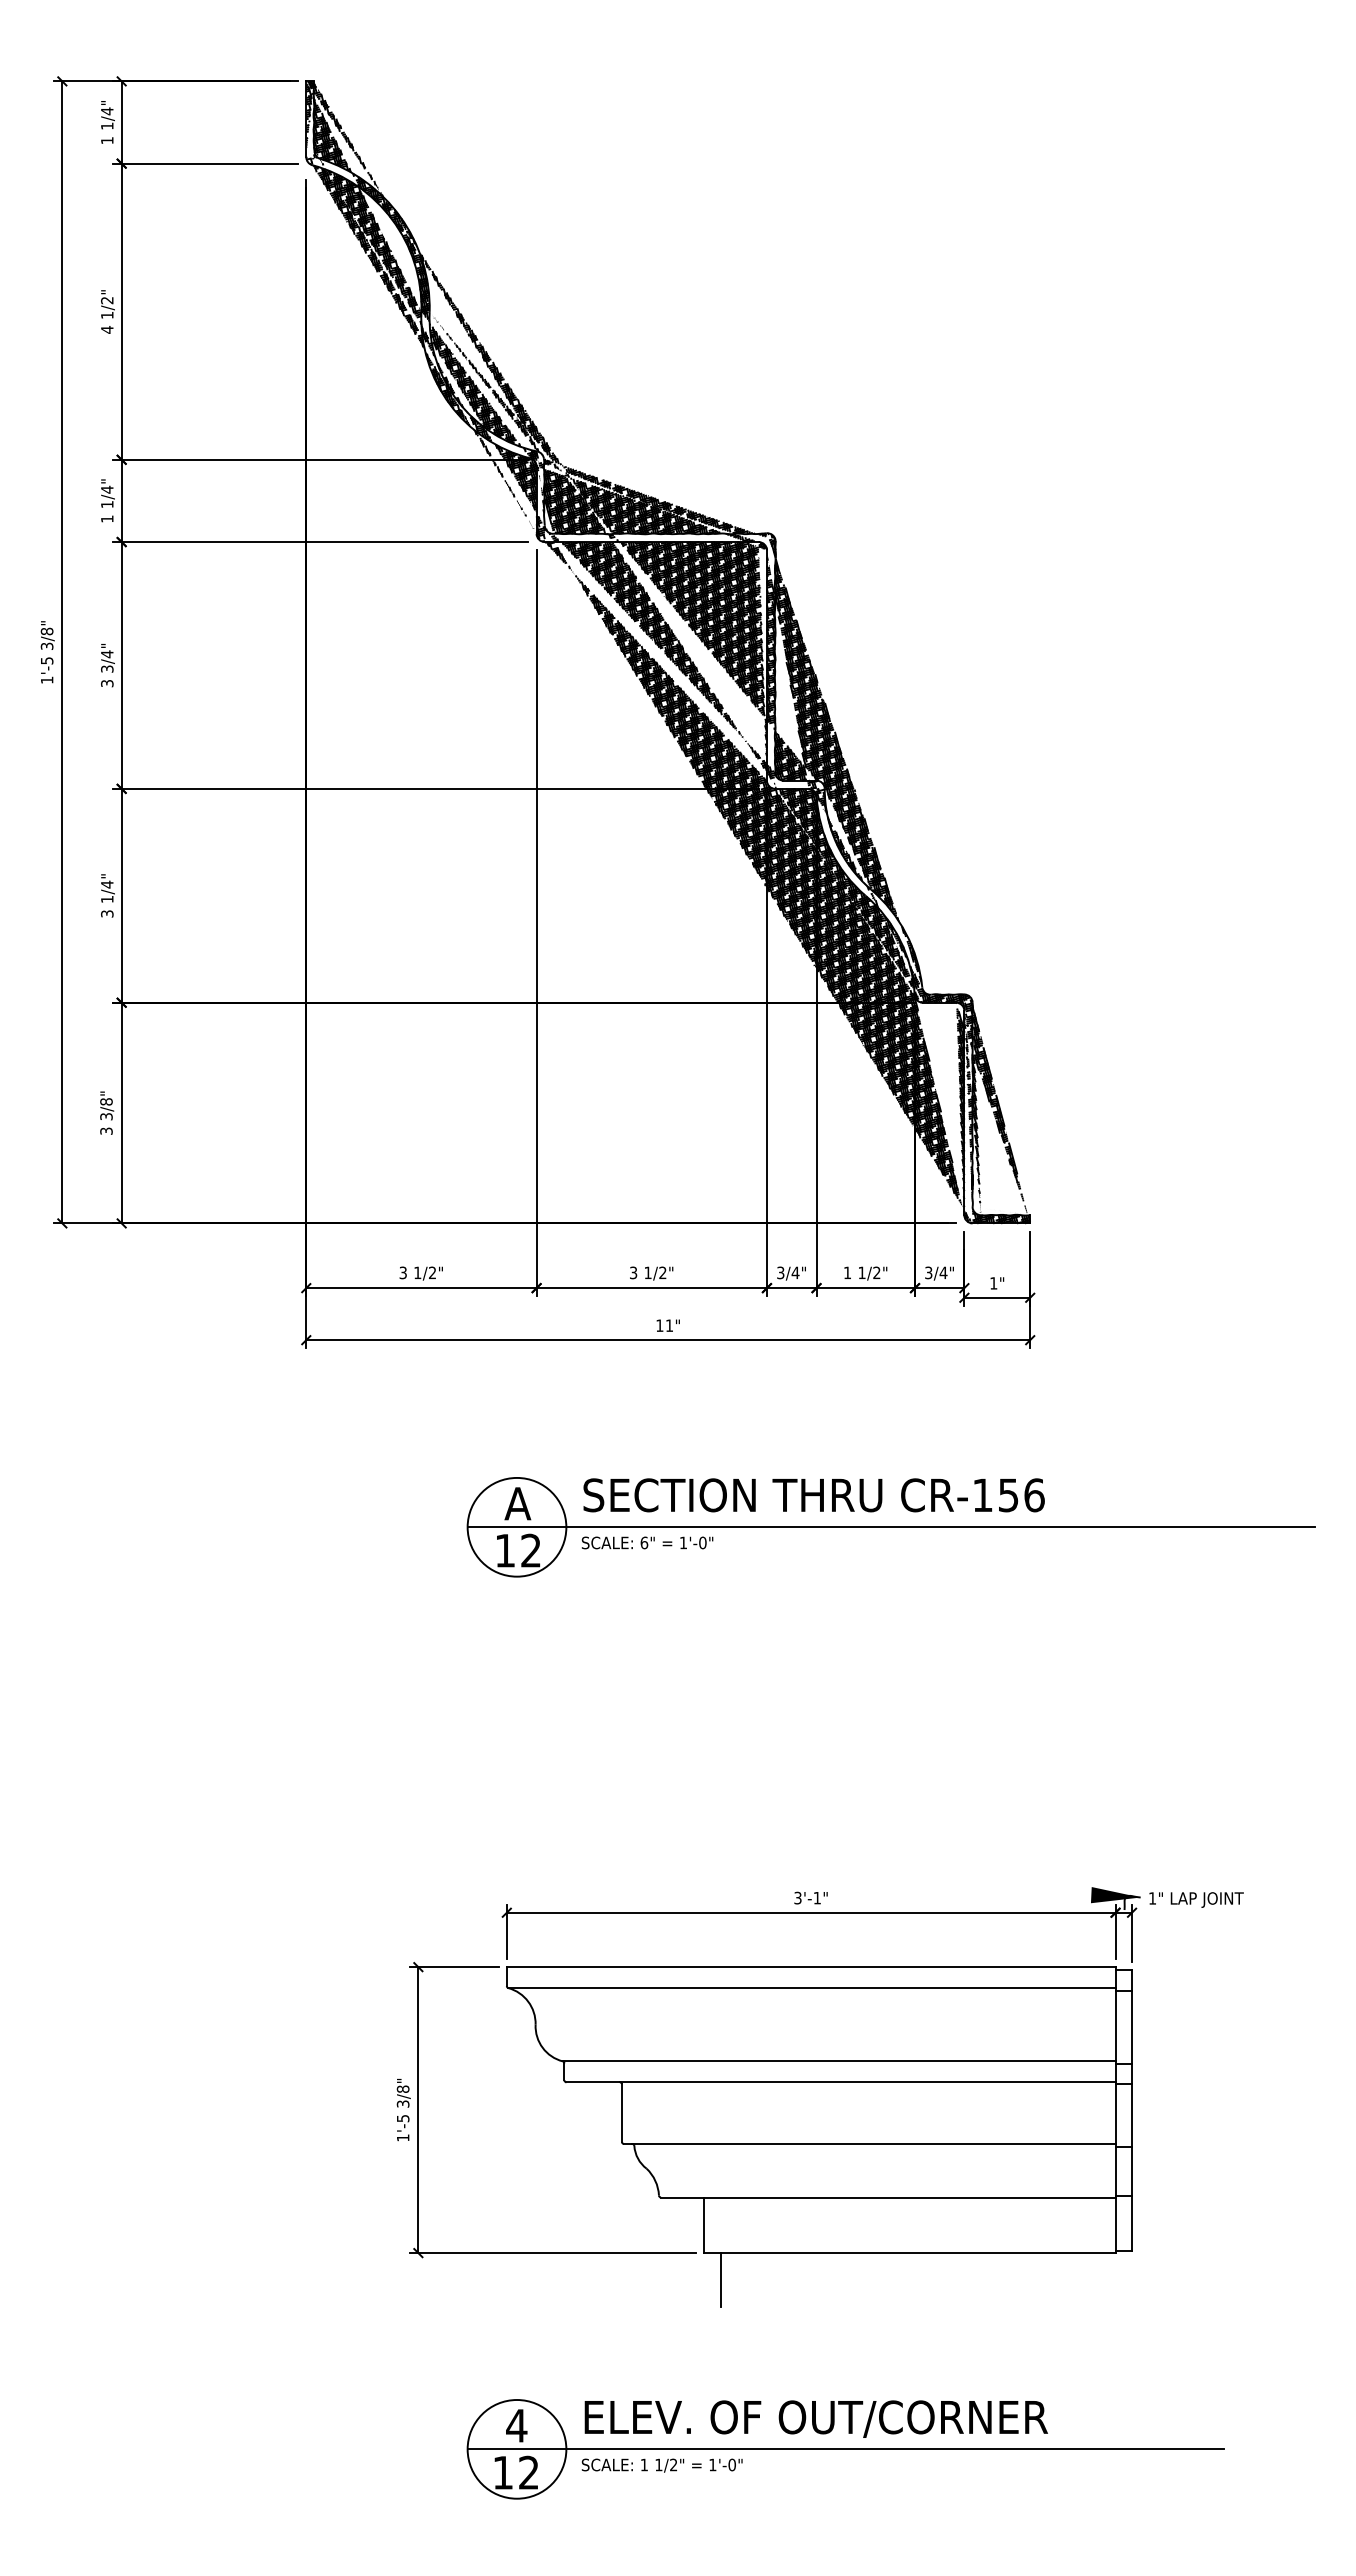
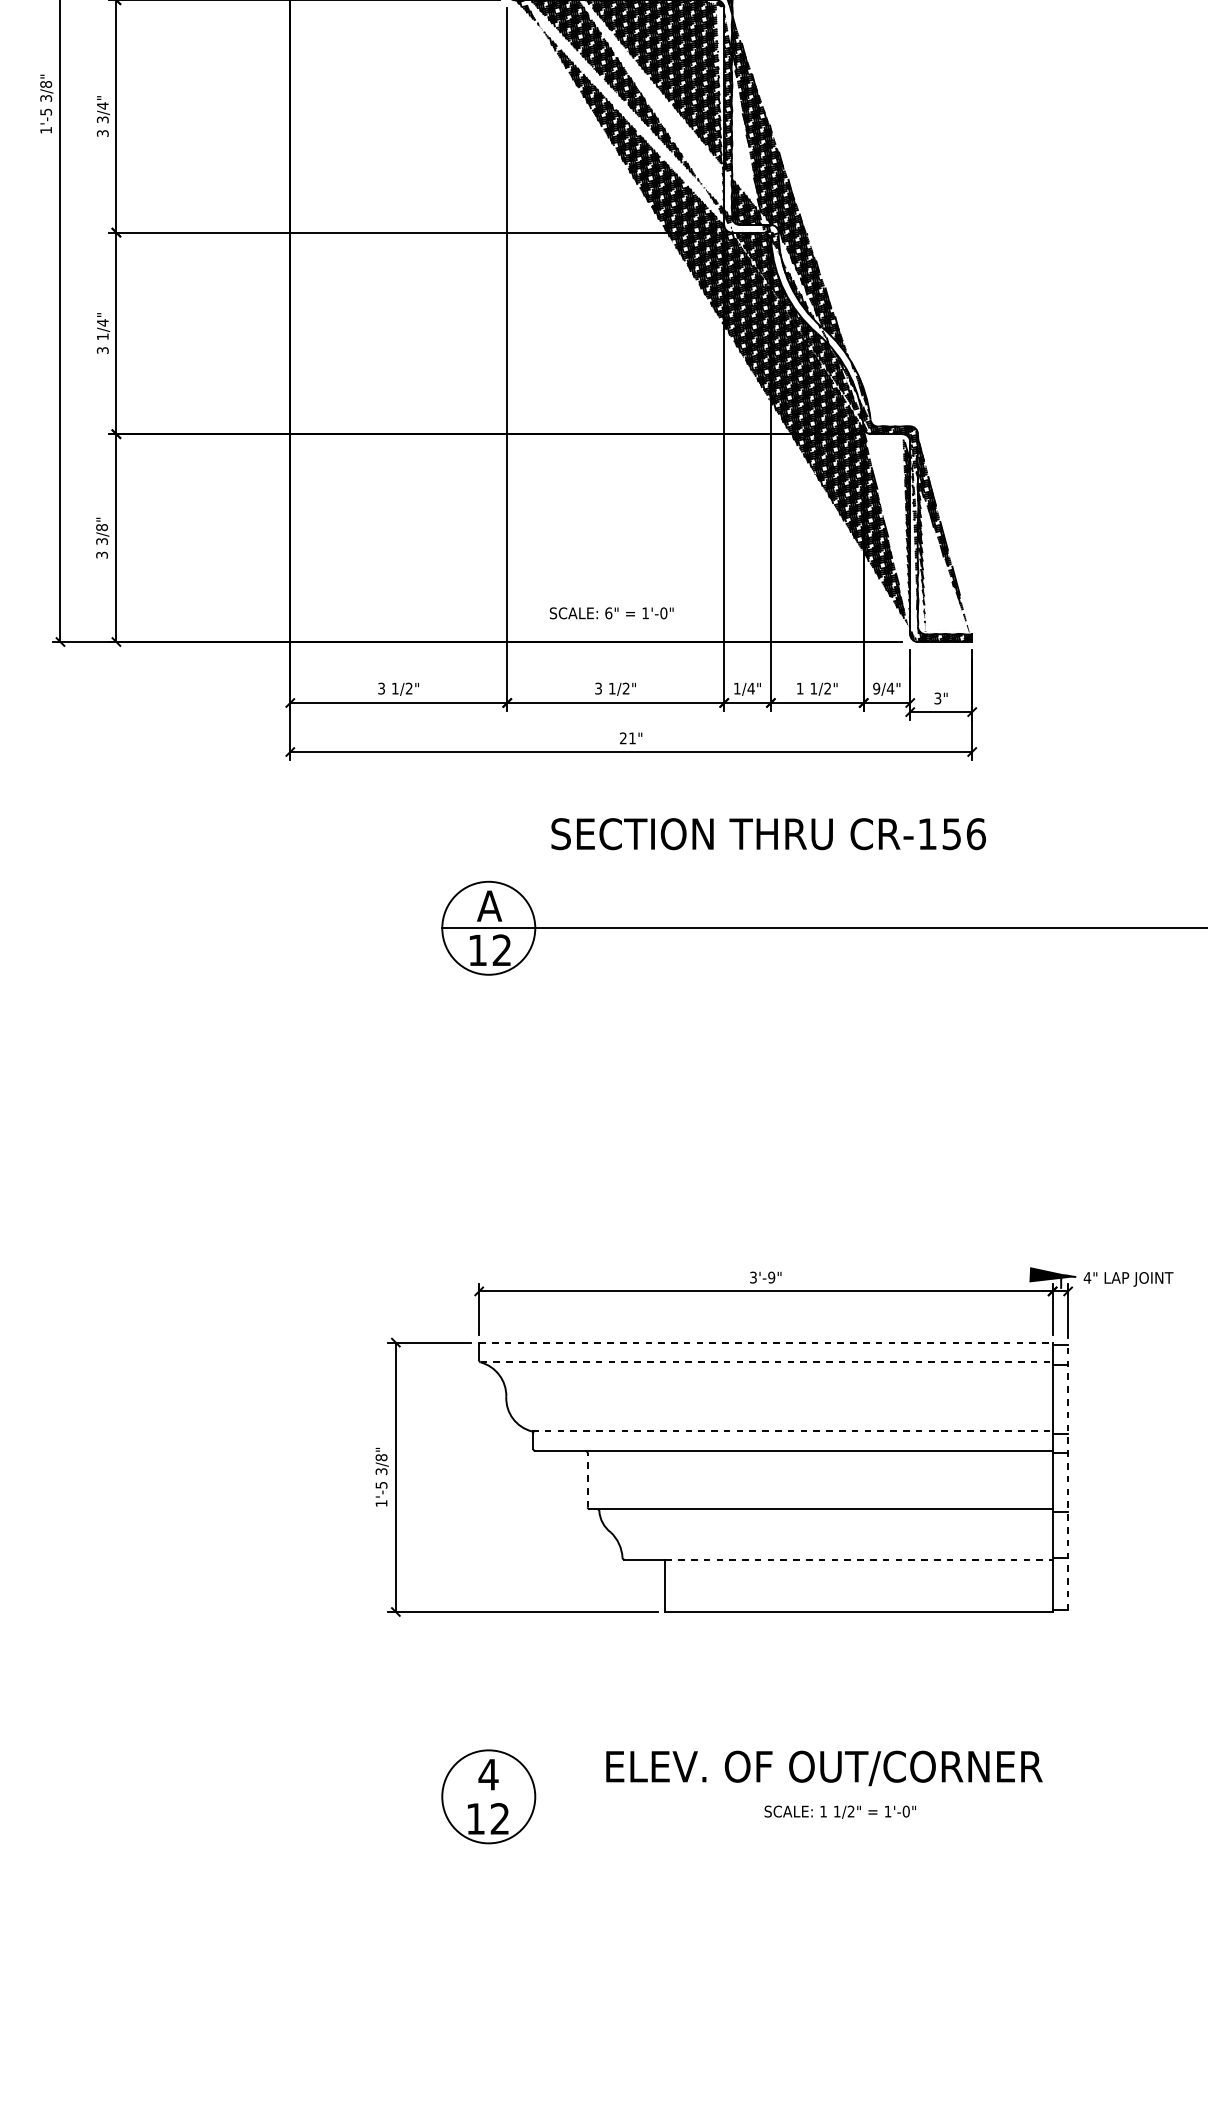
text: (780, 1272) -> (736, 688), 3/4" -> 1/4"
text: (928, 1272) -> (876, 688), 3/4" -> 9/4"
text: (993, 1283) -> (937, 698), 1" -> 3"
text: (659, 1325) -> (623, 738), 11" -> 21"
text: (813, 1495) -> (768, 834), moved
text: (647, 1542) -> (611, 612), moved
text: (817, 1897) -> (771, 1277), 3'-1" -> 3'-9"
text: (1152, 1898) -> (1087, 1277), 1" -> 4"
line: (811, 1967) -> (766, 1342), solid -> dashed
line: (811, 1988) -> (766, 1362), solid -> dashed
line: (839, 2061) -> (792, 1431), solid -> dashed
line: (1132, 2110) -> (1068, 1477), solid -> dashed
line: (622, 2113) -> (588, 1480), solid -> dashed
line: (910, 2197) -> (859, 1559), solid -> dashed
line: (720, 2279) -> (680, 1636), removed
text: (815, 2418) -> (823, 1767), moved
line: (845, 2449) -> (798, 1797), removed
text: (661, 2465) -> (839, 1812), moved

